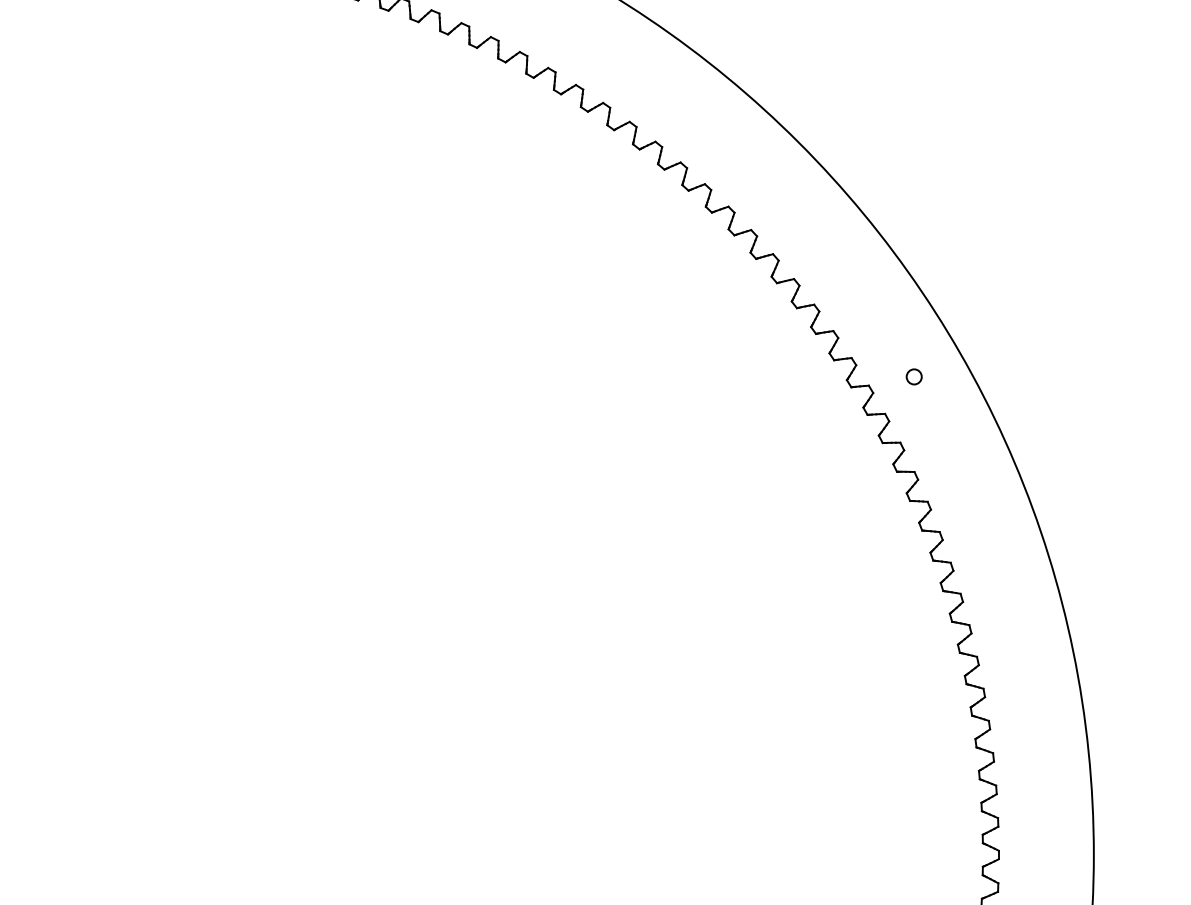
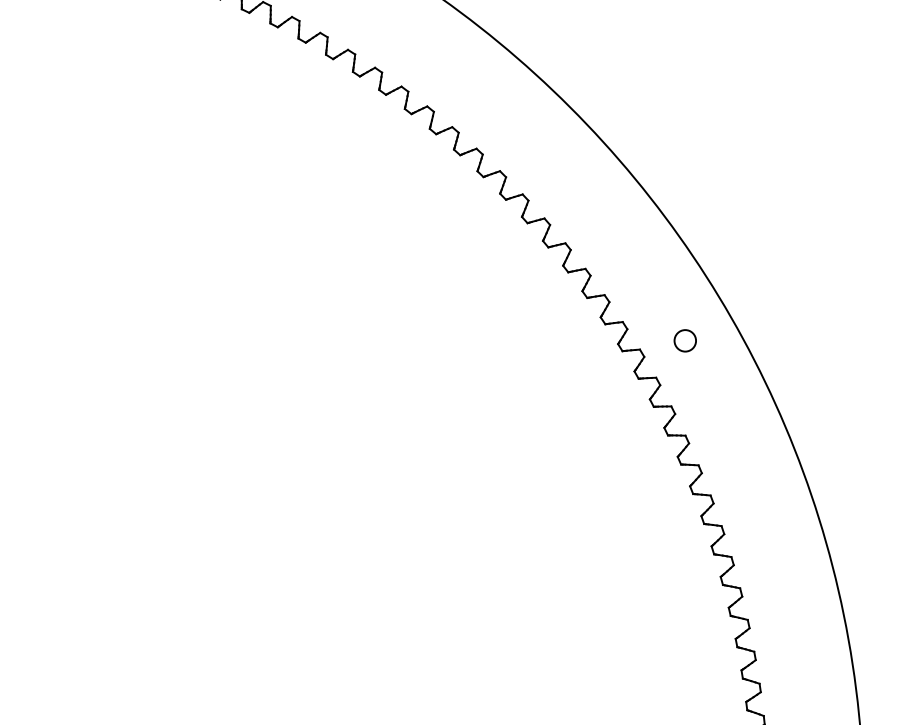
circle: (913, 376) -> (684, 340), size x1.43

